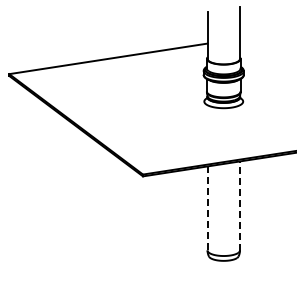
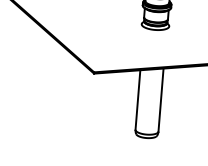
line: (239, 205) -> (160, 99), dashed -> solid
line: (207, 208) -> (137, 100), dashed -> solid

